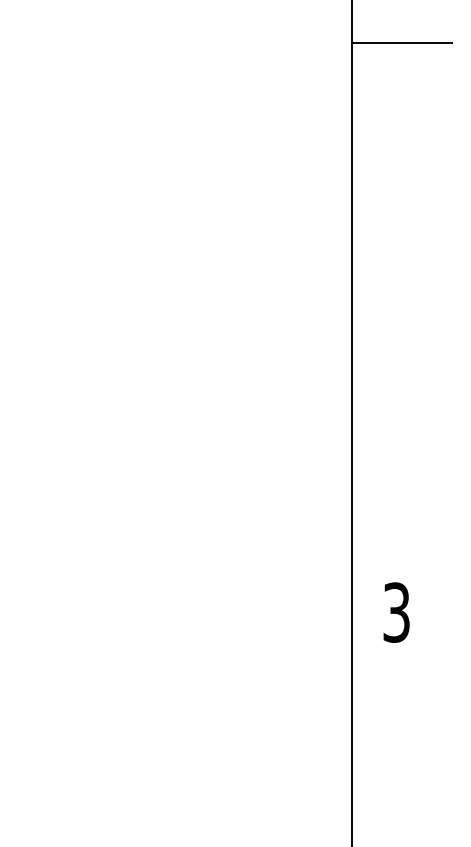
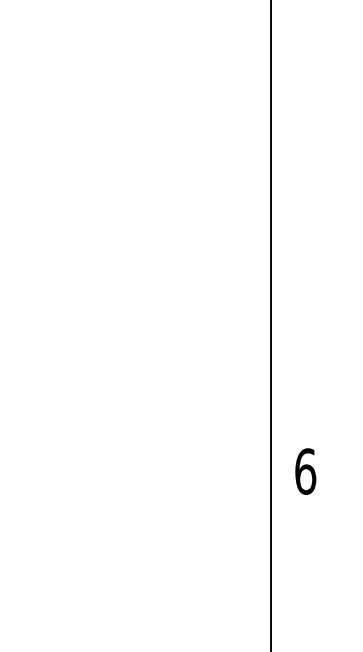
line: (401, 42) -> (309, 32), removed
text: (396, 612) -> (305, 471), 3 -> 6

